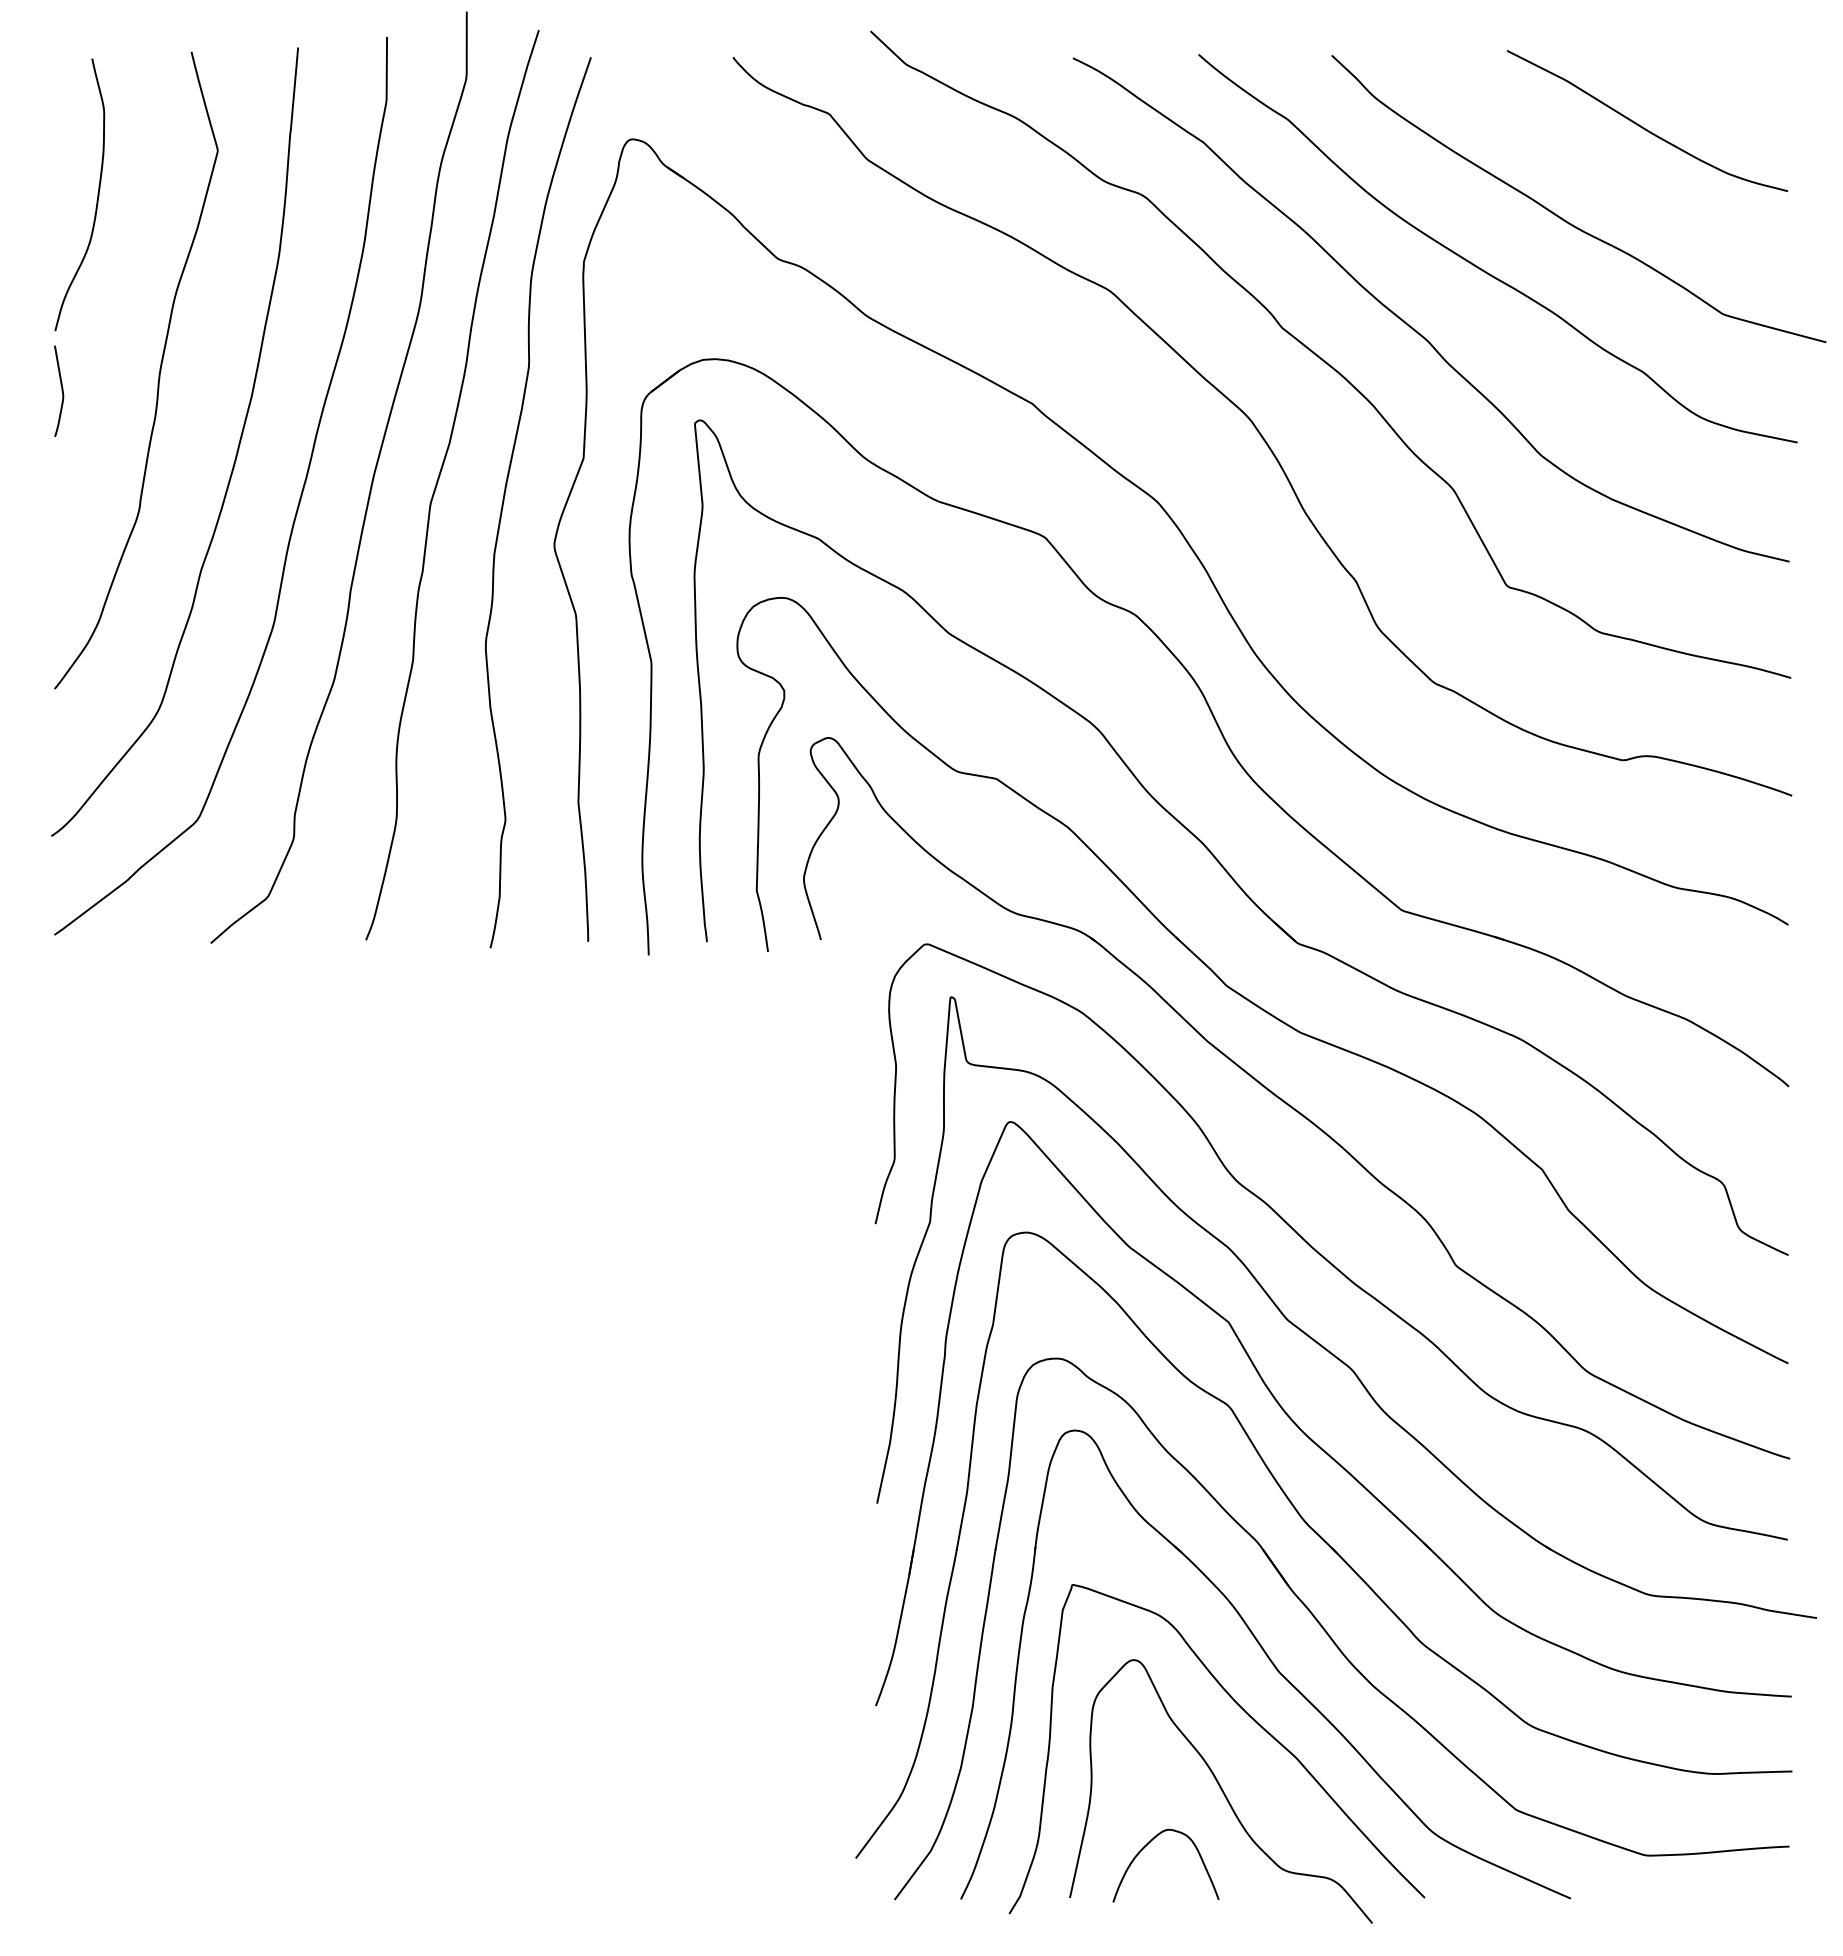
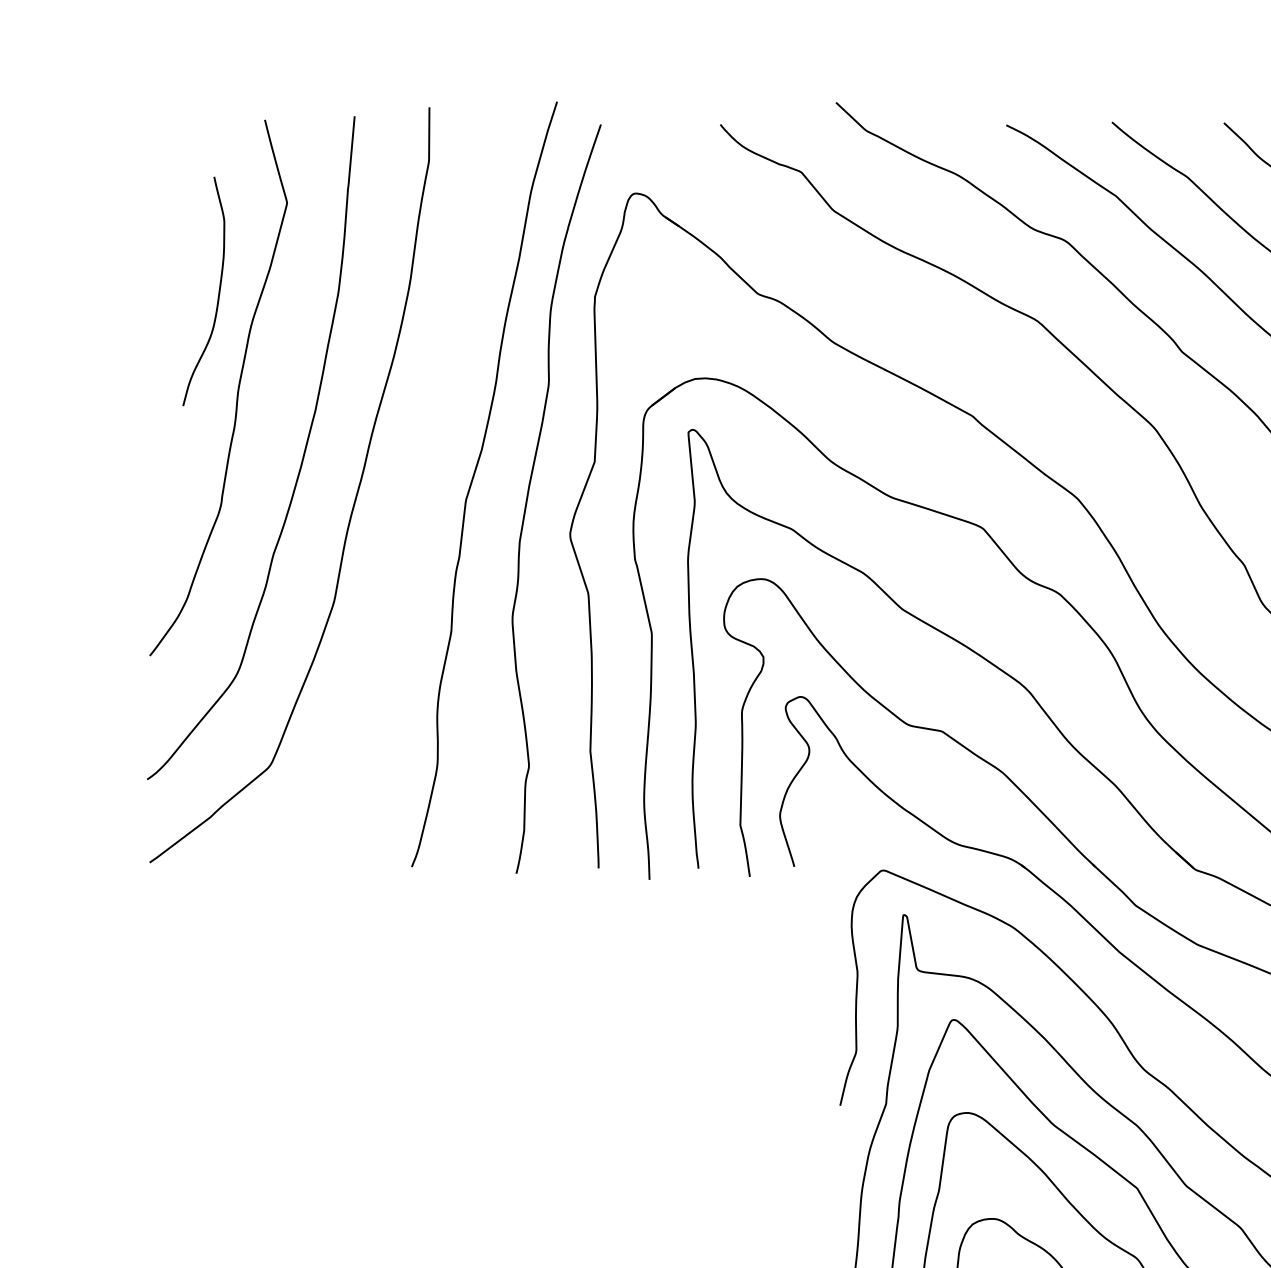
curve: (97, 194) -> (218, 291), moved
curve: (61, 390) -> (155, 404), removed
curve: (370, 485) -> (415, 484), removed

